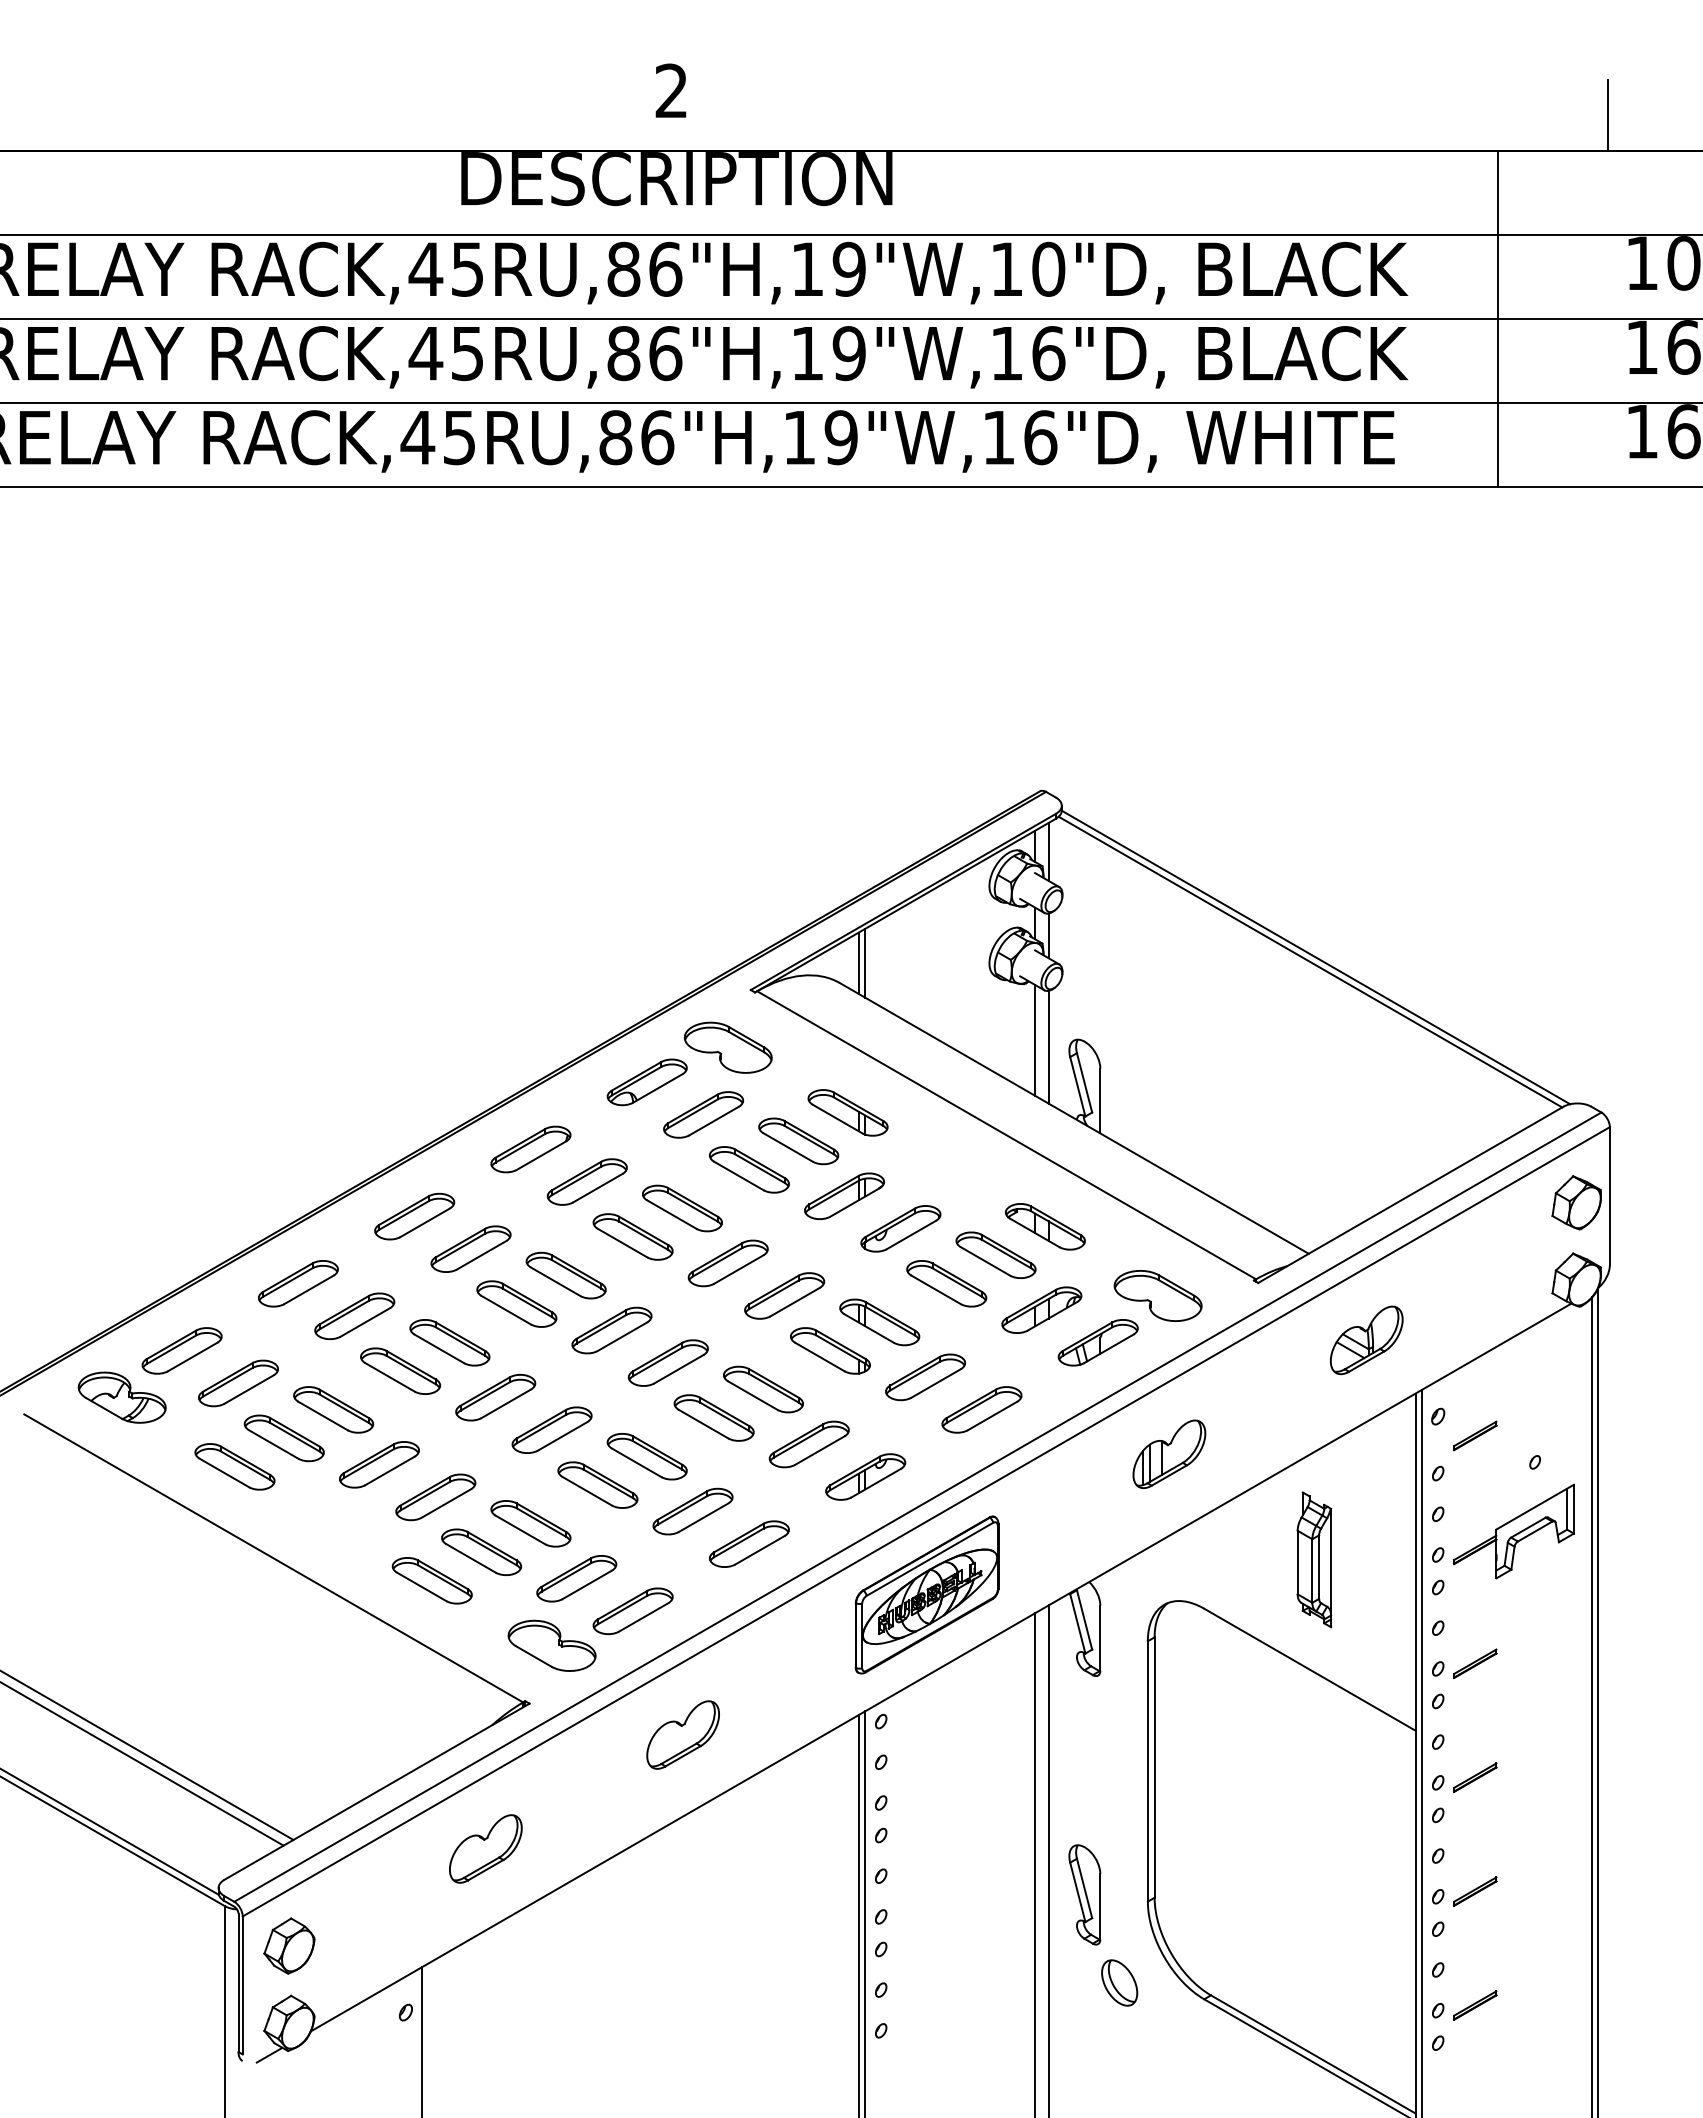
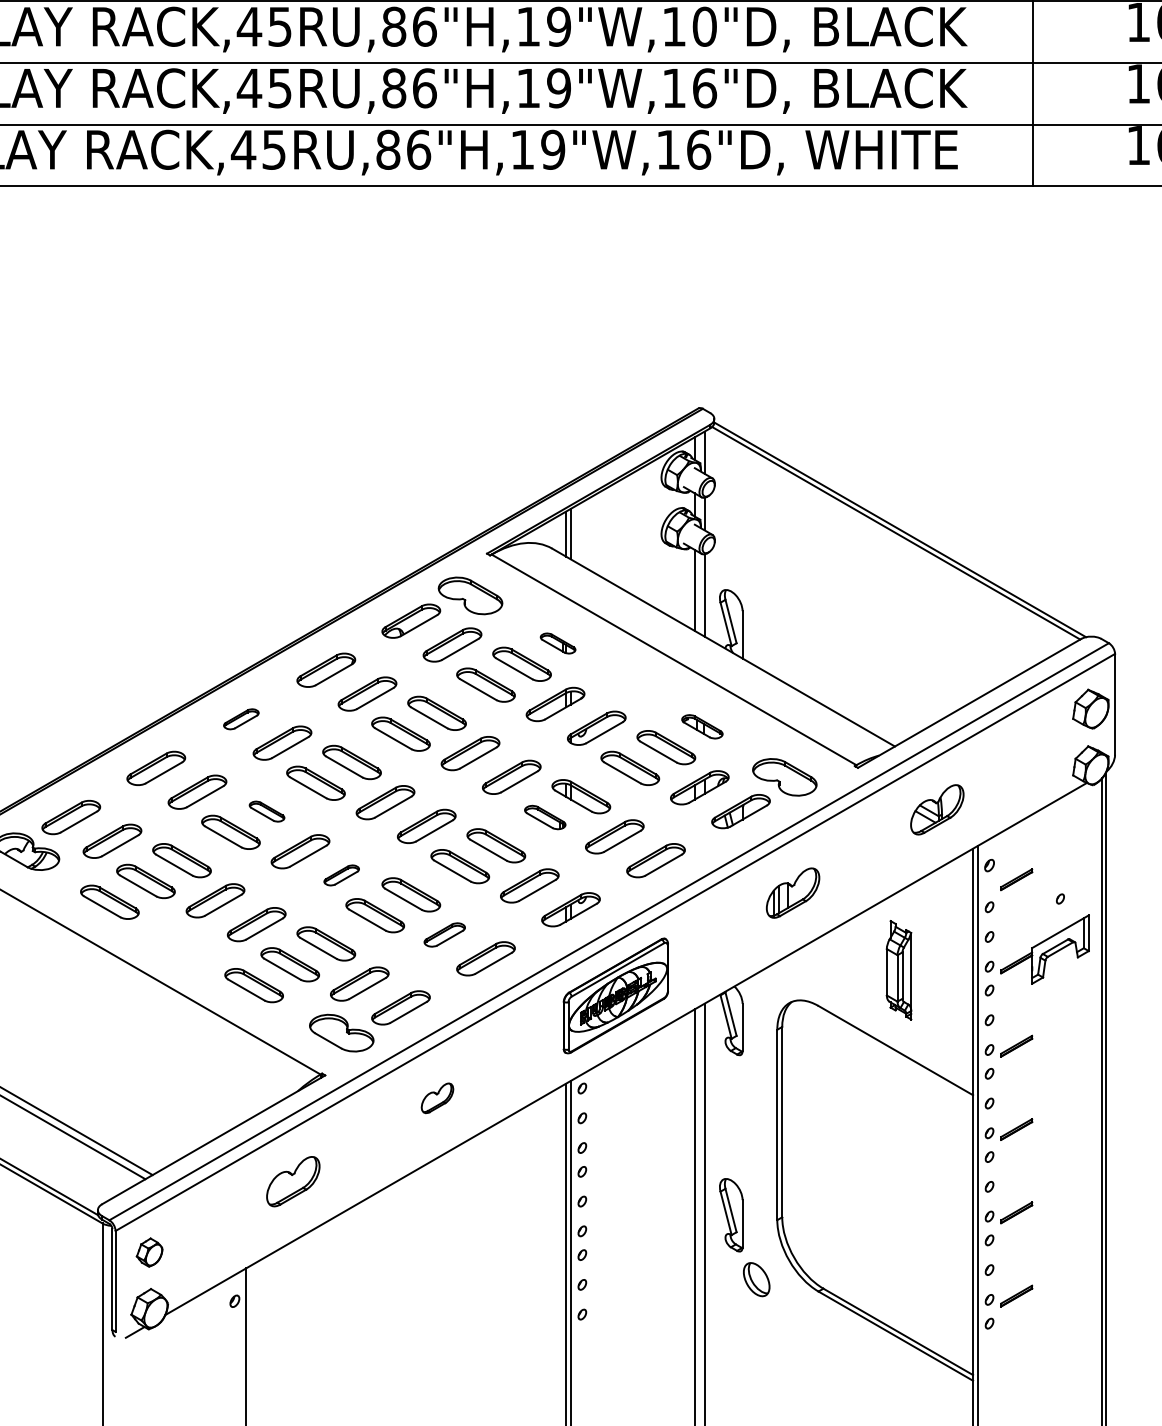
part: (847, 1112) -> (557, 643), size x0.6
part: (414, 1216) -> (241, 719), size x0.6
part: (1045, 1226) -> (702, 726), size x0.7
part: (449, 1342) -> (266, 811), size x0.6
part: (830, 1350) -> (545, 817), size x0.7
part: (551, 1429) -> (341, 874), size x0.6
part: (692, 1511) -> (444, 934), size x0.7
part: (682, 1734) -> (437, 1097), size x0.6
part: (289, 1945) -> (149, 1252), size x0.7

